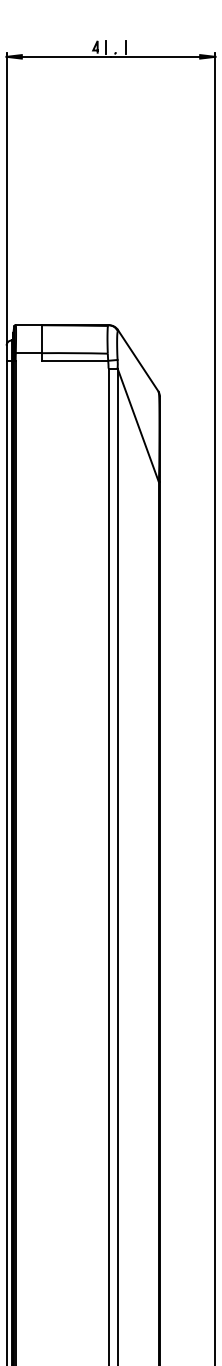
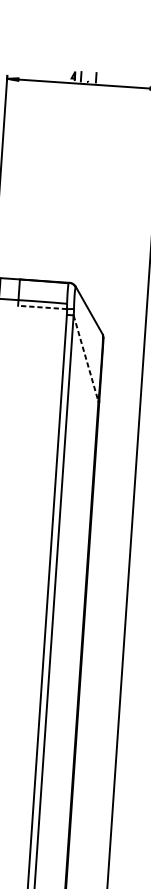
line: (74, 360) -> (42, 307), solid -> dashed
line: (138, 425) -> (86, 358), solid -> dashed

